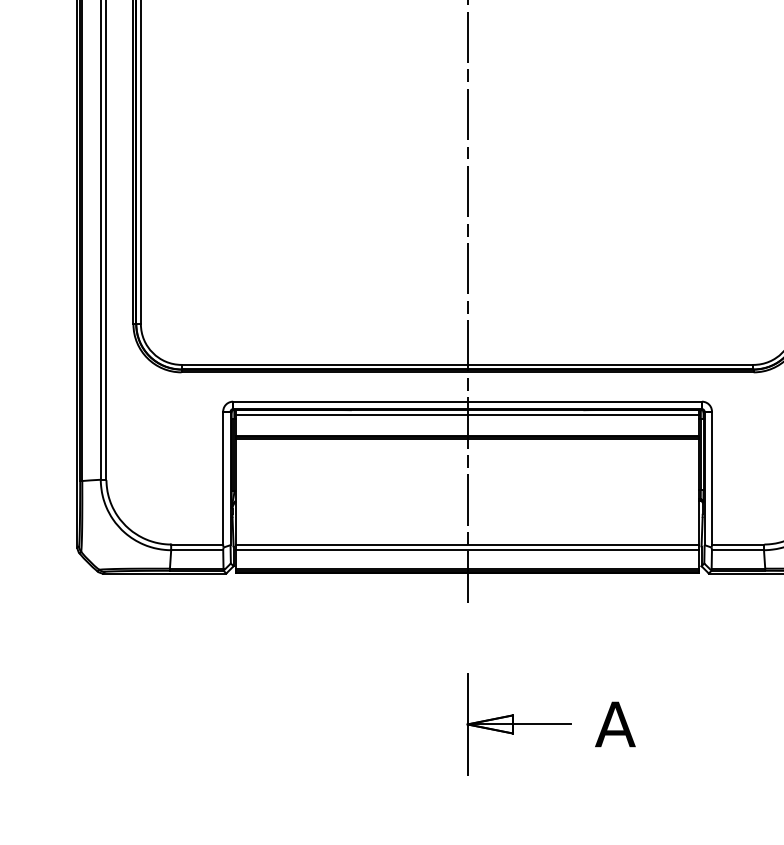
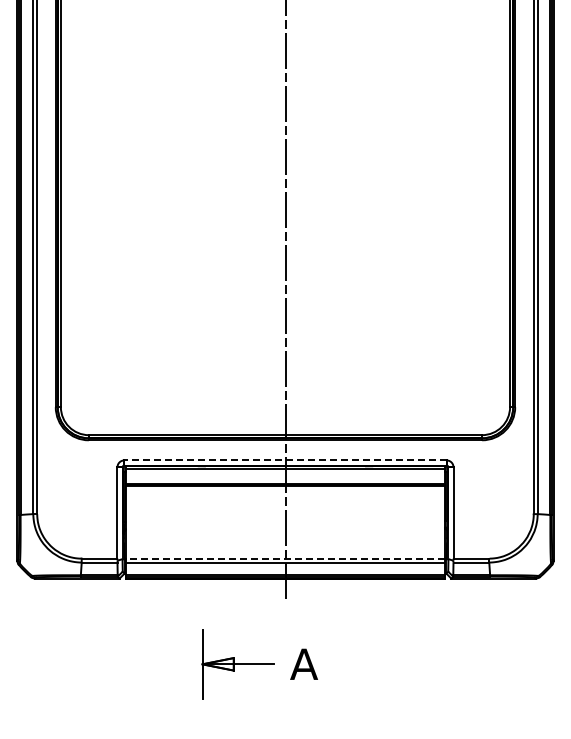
line: (467, 401) -> (285, 460), solid -> dashed
line: (467, 544) -> (285, 558), solid -> dashed
part: (550, 724) -> (259, 664), moved

